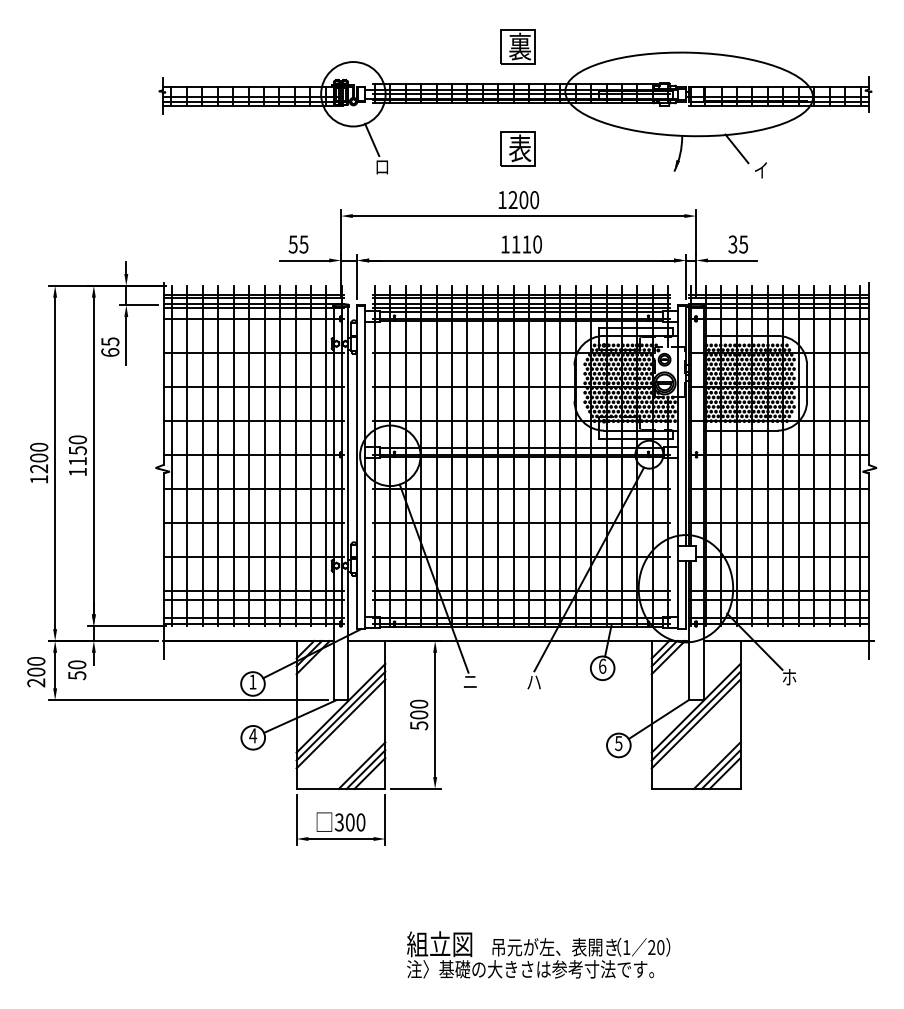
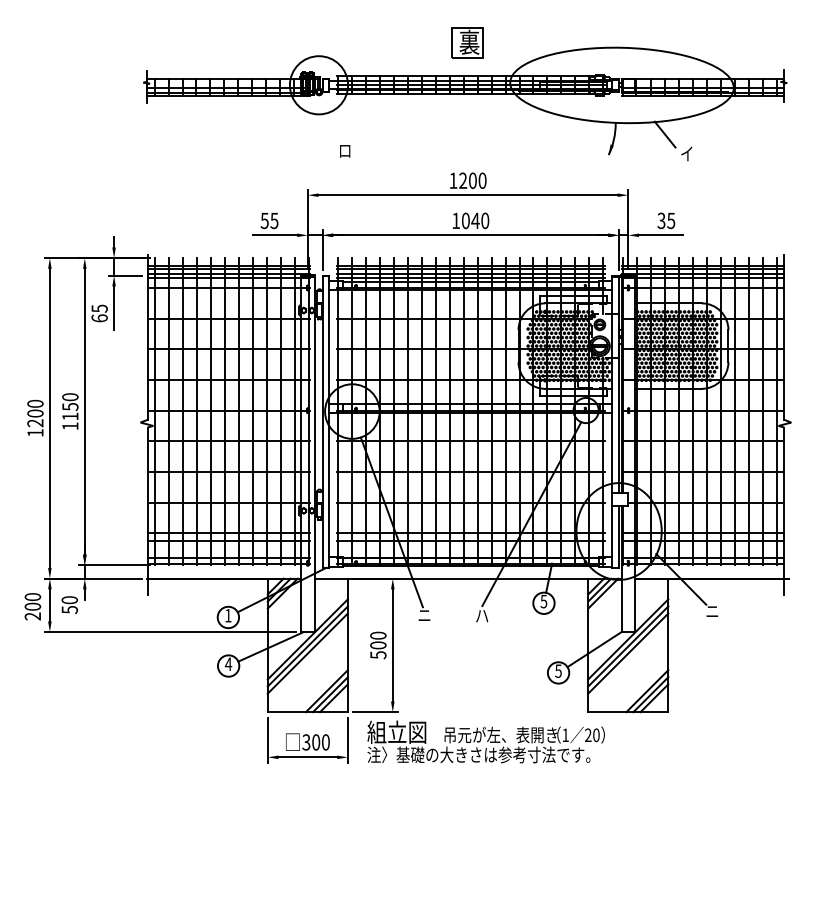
line: (372, 139) -> (336, 126), removed
part: (517, 148) -> (467, 134), removed
text: (521, 244) -> (470, 220), 1110 -> 1040
text: (602, 665) -> (543, 600), 6 -> 5
text: (789, 677) -> (712, 611), ホ -> ニ
text: (538, 954) -> (486, 741), moved

